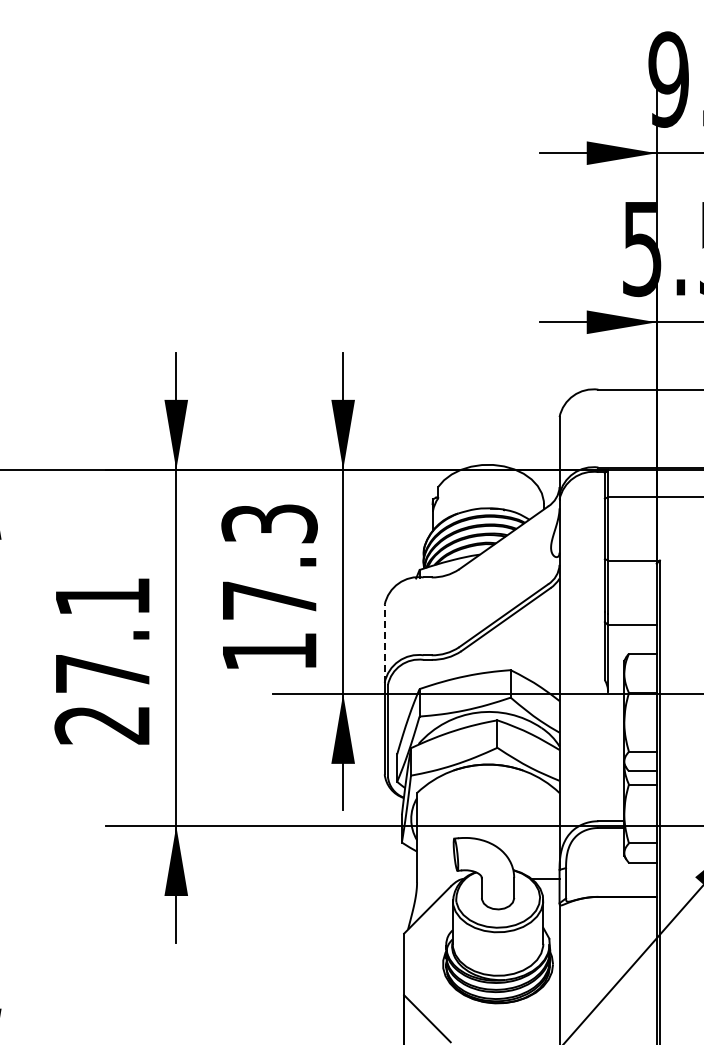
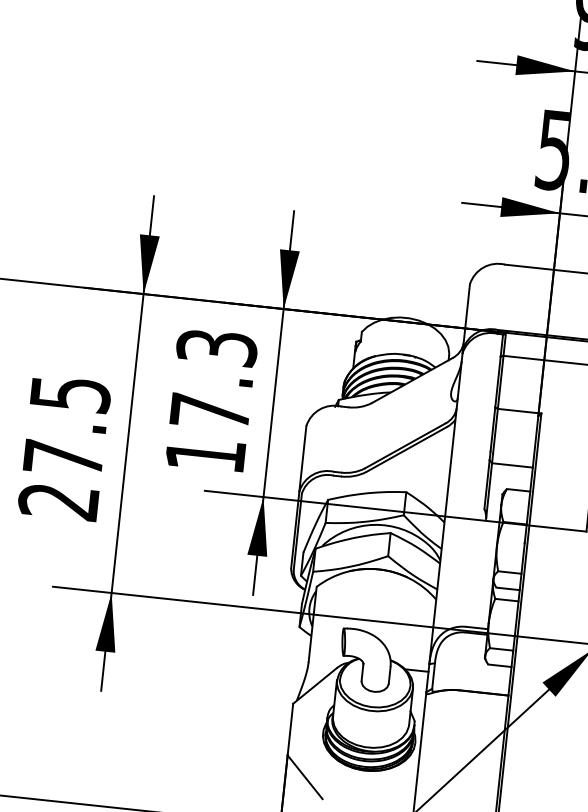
text: (103, 597) -> (71, 394), 27.1 -> 27.5
line: (384, 643) -> (302, 458), dashed -> solid

